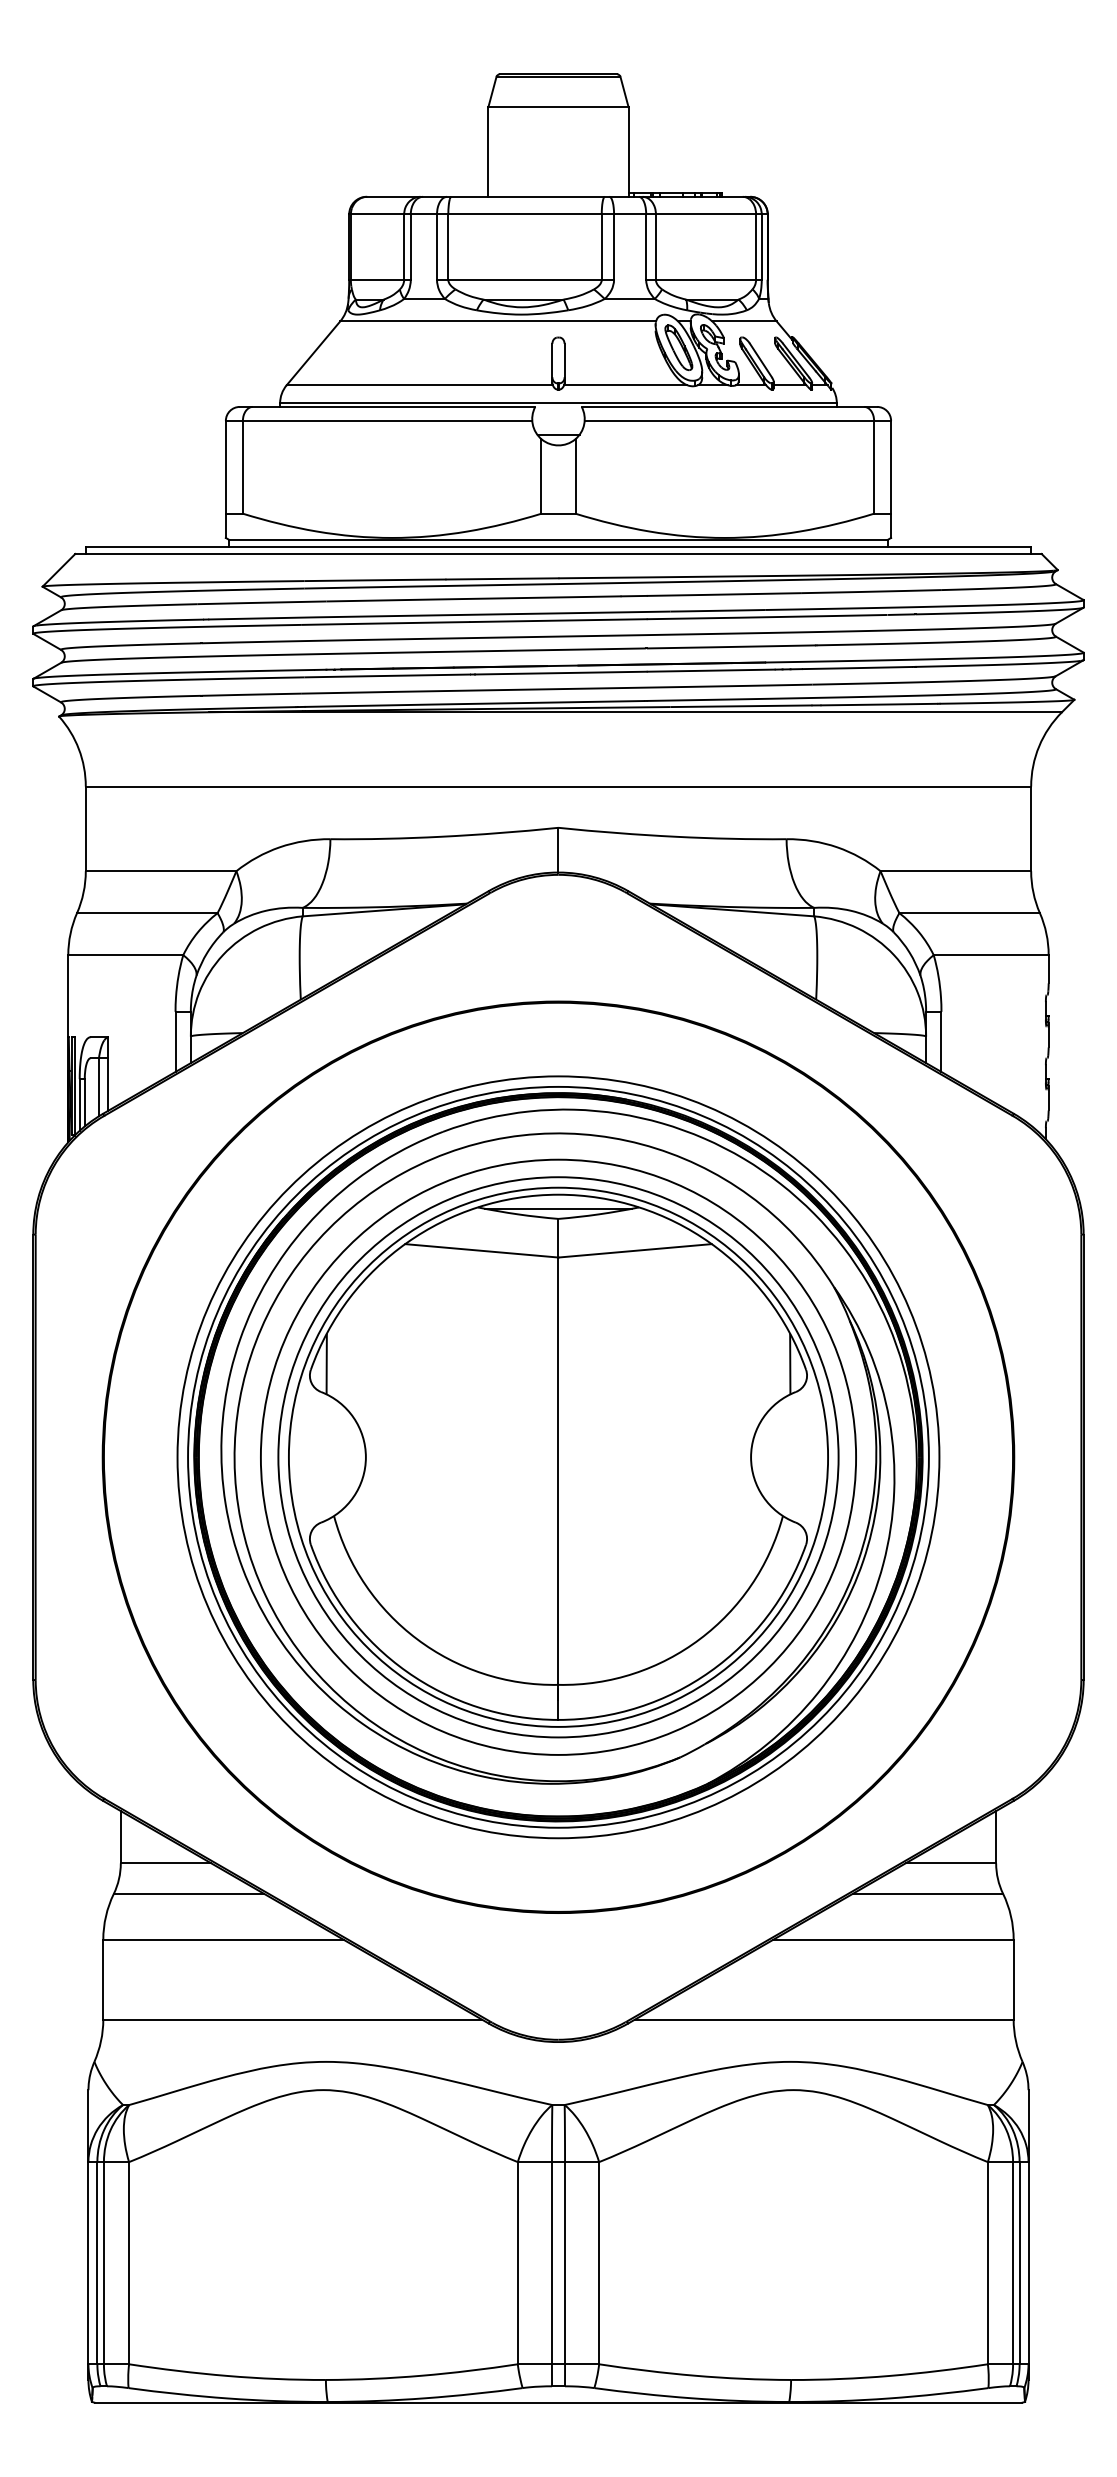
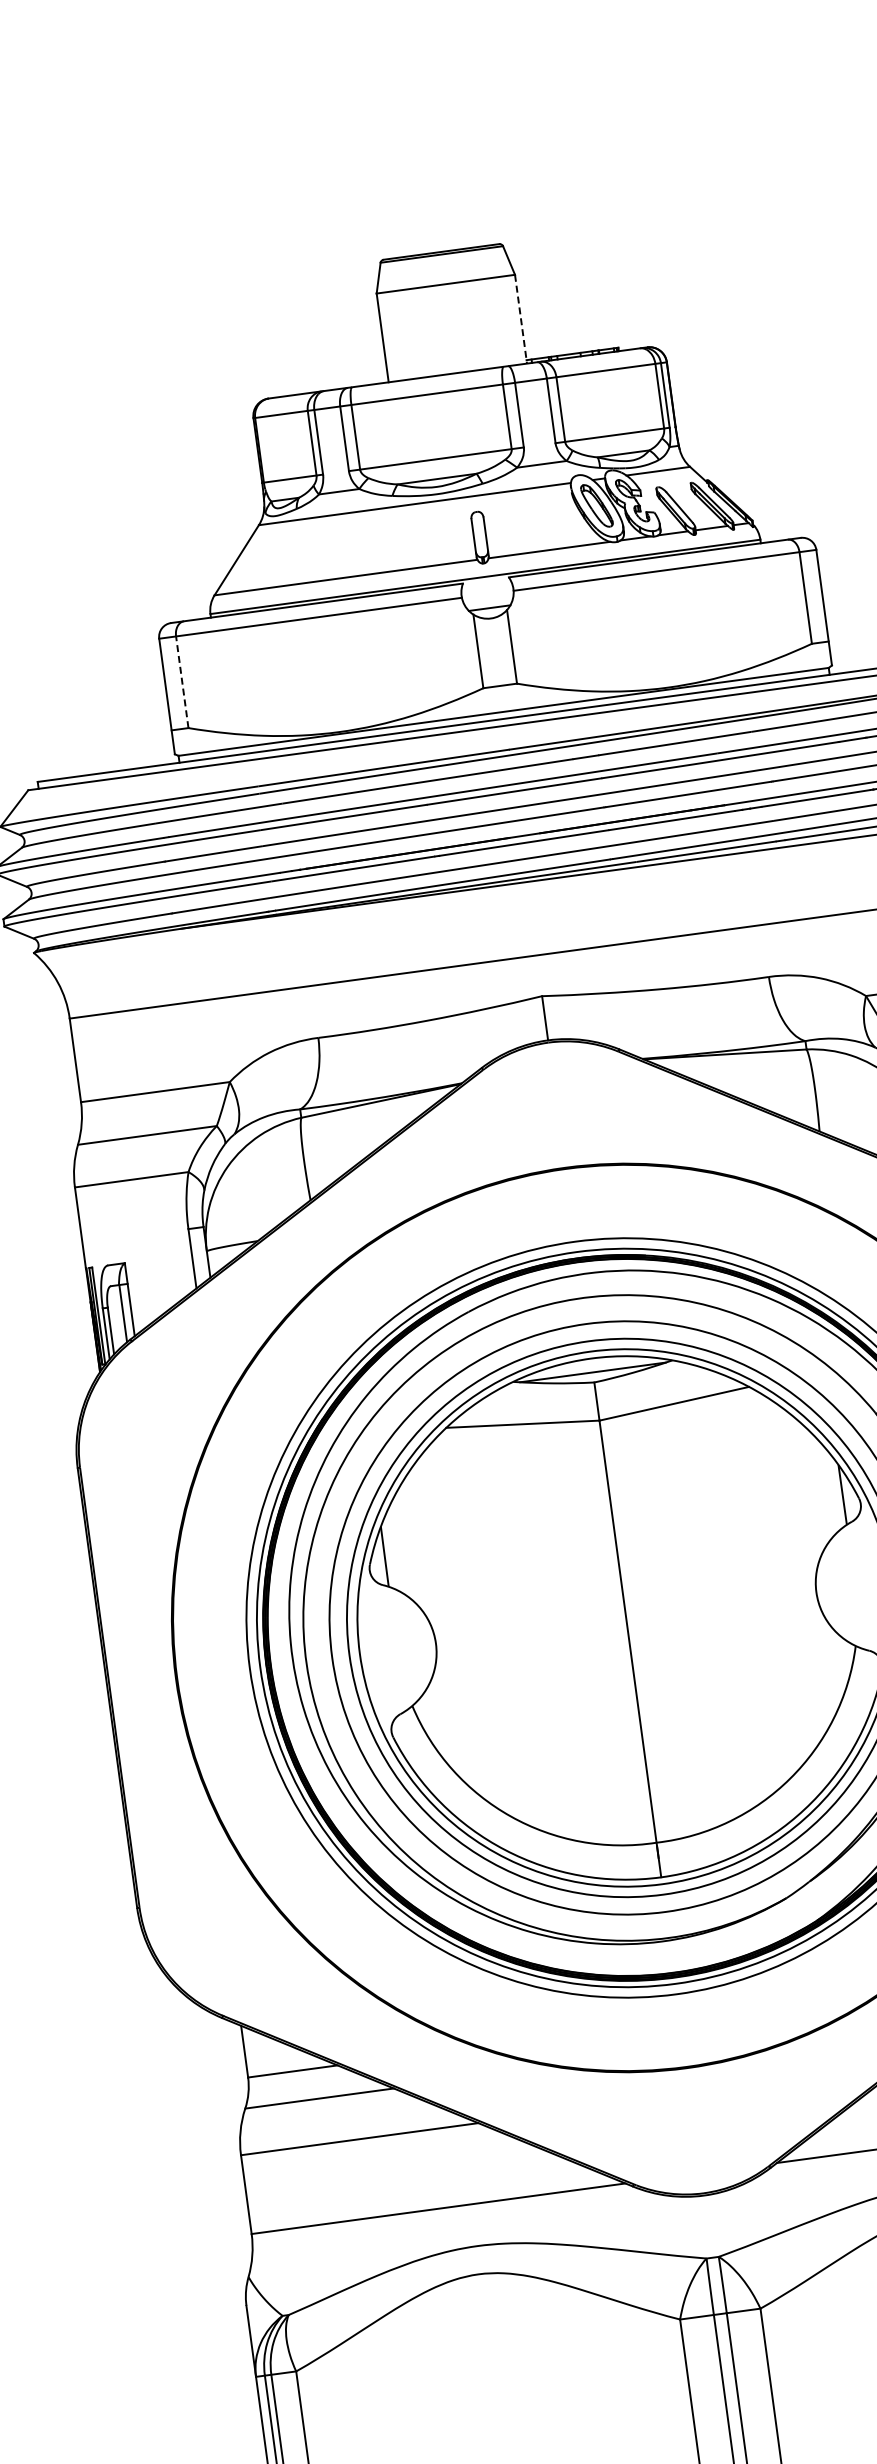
line: (628, 151) -> (520, 318), solid -> dashed
line: (242, 466) -> (181, 681), solid -> dashed

